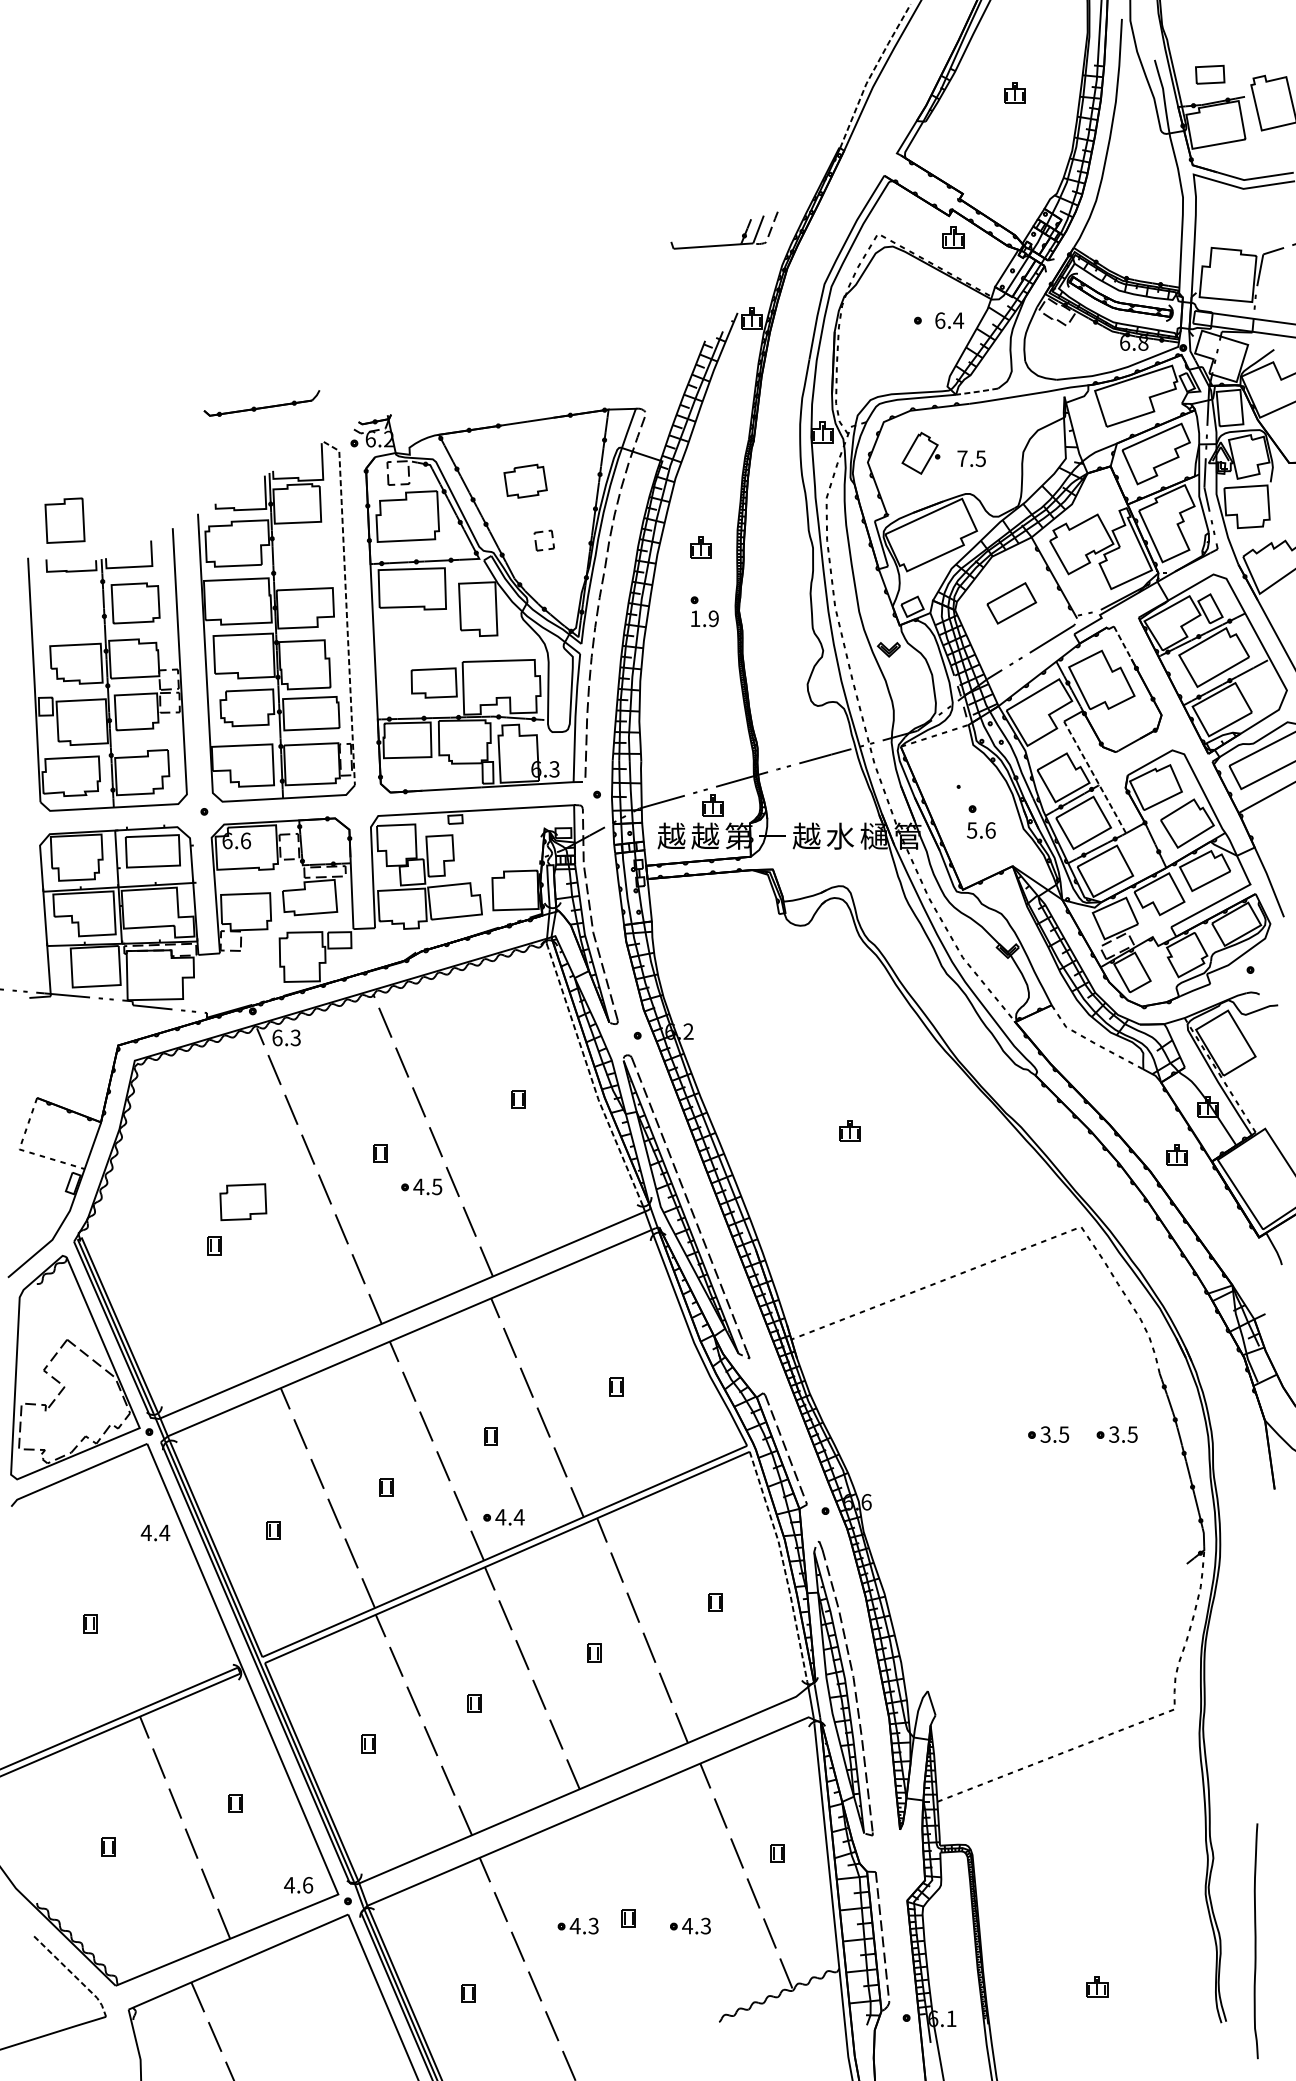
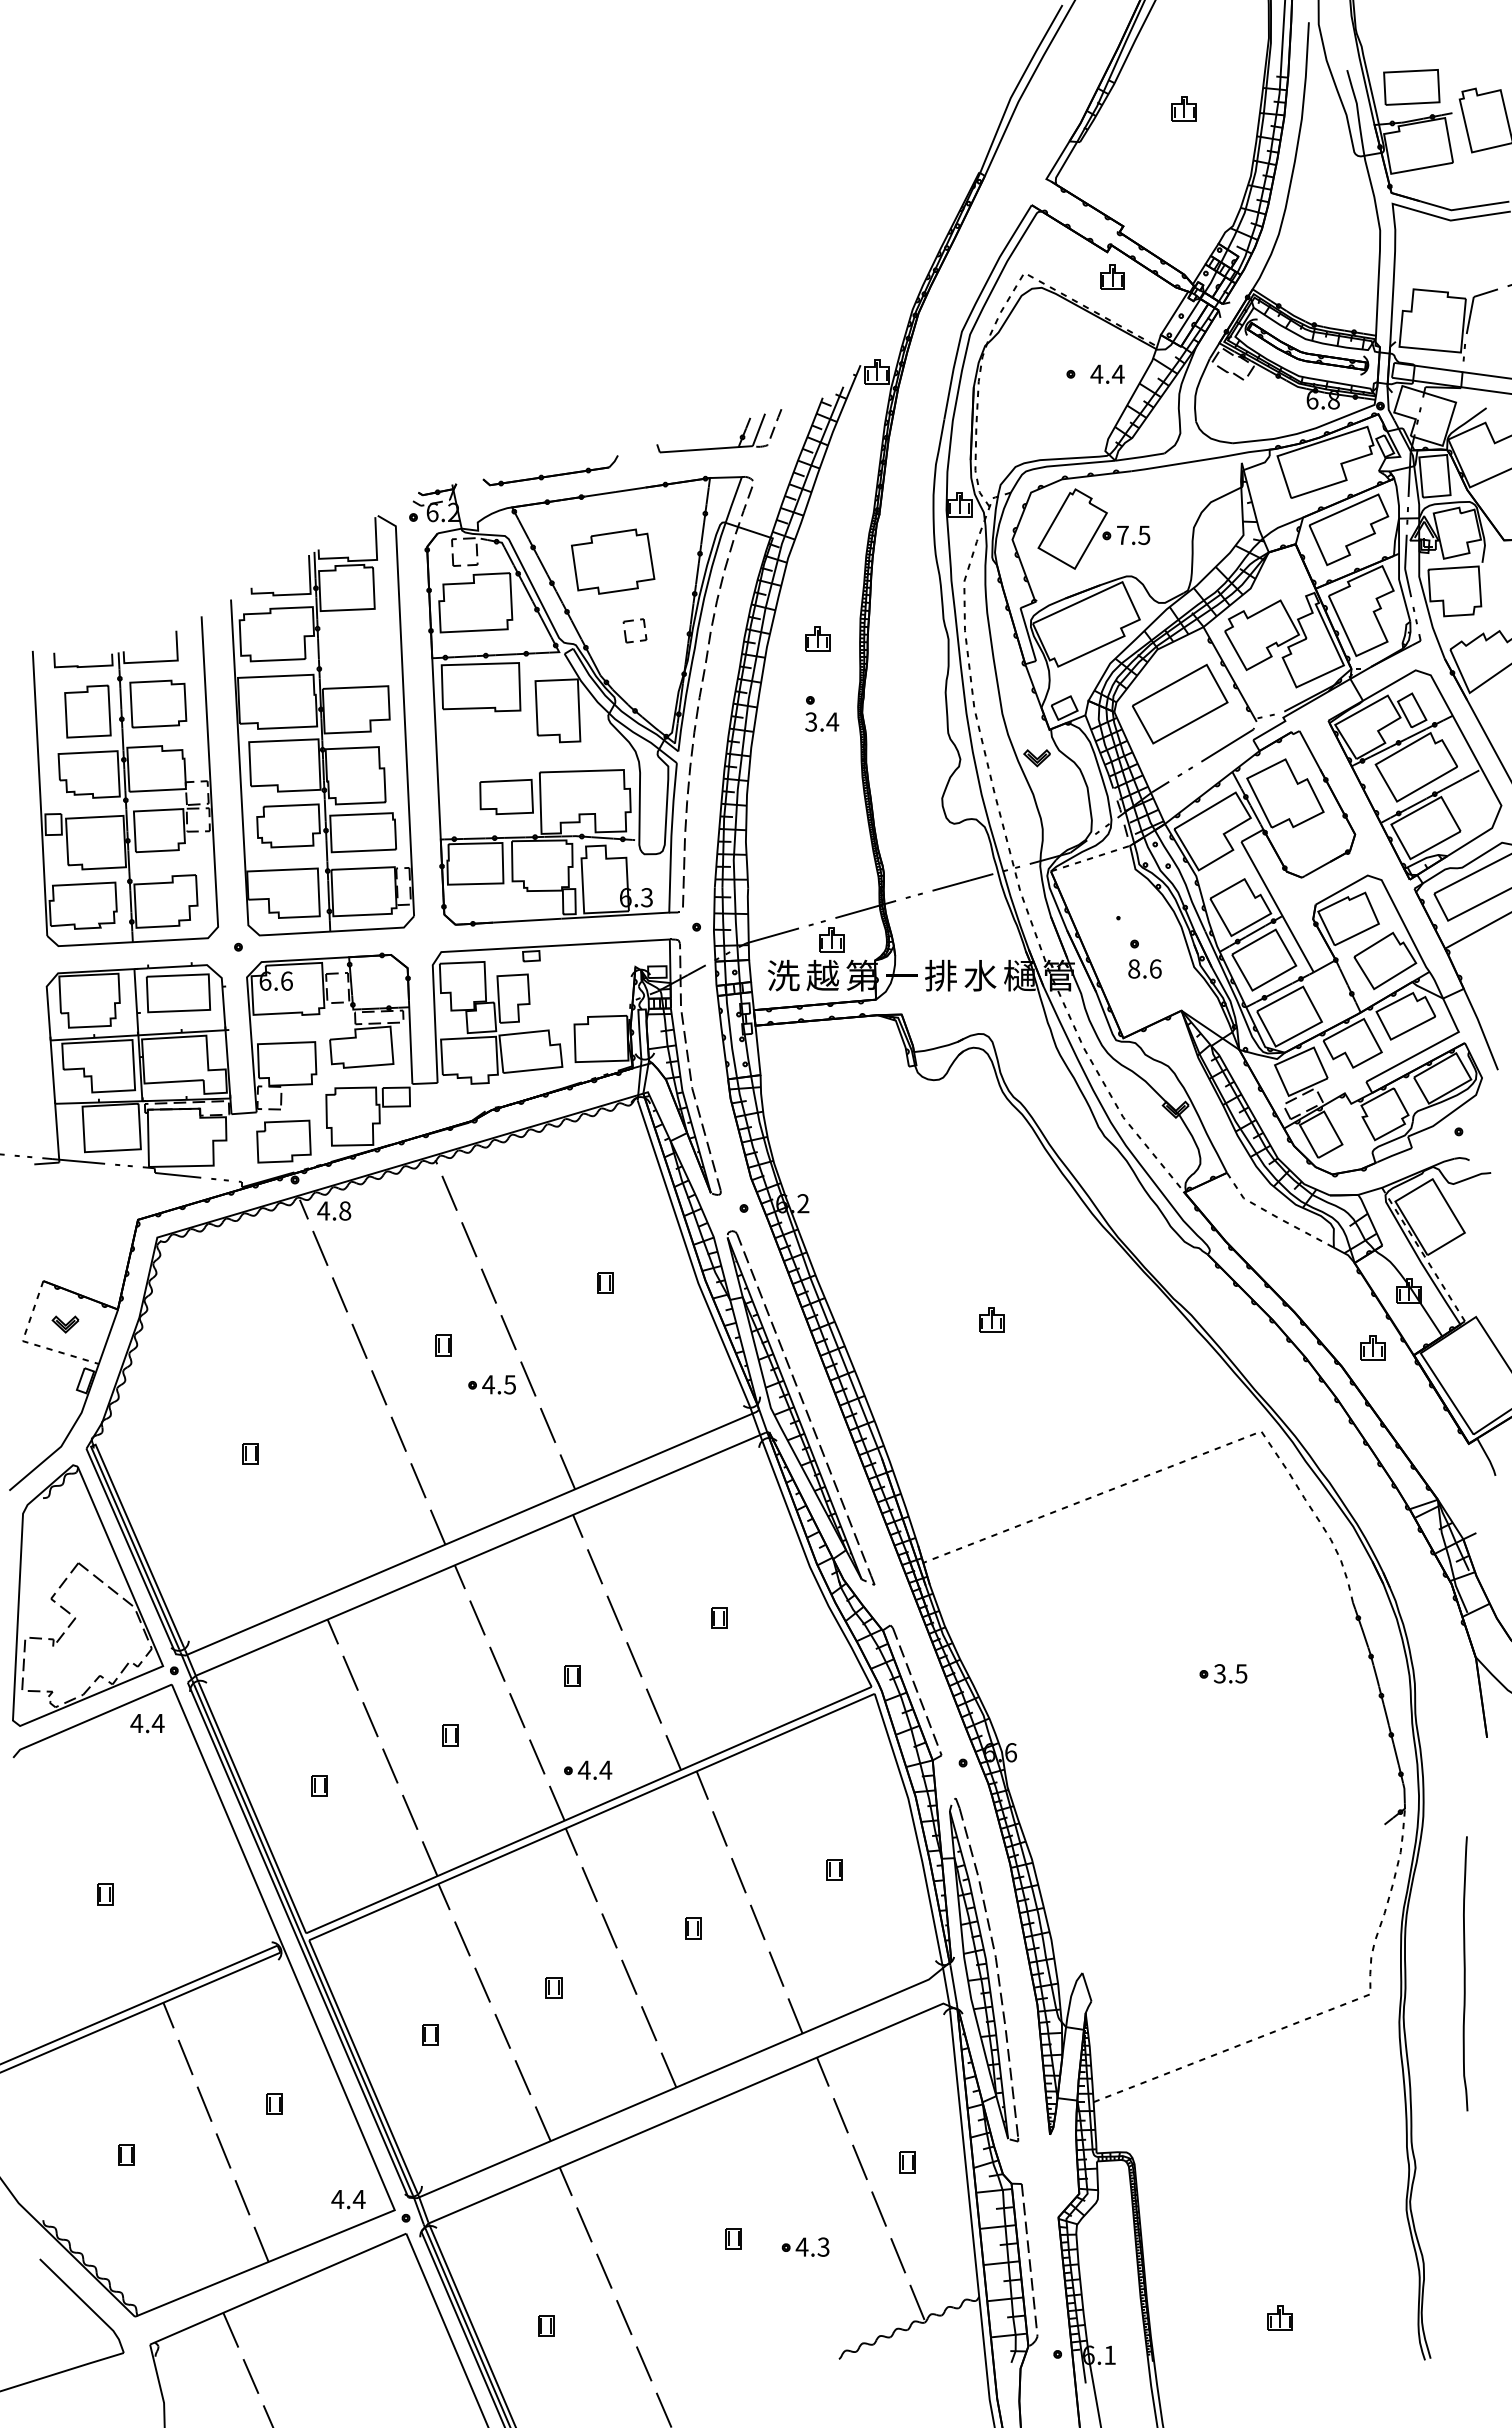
line: (872, 74) -> (1017, 86), dashed -> solid
part: (1209, 74) -> (1411, 87), size x1.67
part: (724, 244) -> (719, 447), moved
text: (939, 320) -> (1096, 373), 6.4 -> 4.4
line: (977, 392) -> (1140, 457), dashed -> solid
part: (261, 403) -> (550, 470), moved
part: (921, 452) -> (1074, 528), size x1.67
part: (525, 481) -> (613, 561), size x1.67
part: (64, 520) -> (87, 711), moved
part: (1011, 602) -> (1180, 703), size x1.67
line: (346, 609) -> (404, 711), dashed -> solid
text: (705, 618) -> (822, 721), 1.9 -> 3.4
line: (1122, 643) -> (1309, 750), dashed -> solid
line: (1095, 777) -> (1277, 907), dashed -> solid
text: (972, 830) -> (1134, 968), 5.6 -> 8.6
text: (671, 836) -> (783, 975), 越 -> 洗
text: (806, 836) -> (940, 975), 越 -> 排
text: (286, 1037) -> (334, 1210), 6.3 -> 4.8
line: (591, 1078) -> (690, 1258), dashed -> solid
part: (56, 1135) -> (65, 1324), added
part: (242, 1202) -> (283, 1141), moved
part: (1117, 1434) -> (1303, 1673), removed
text: (155, 1532) -> (147, 1723), moved
line: (783, 1565) -> (914, 1826), dashed -> solid
text: (307, 1885) -> (358, 2199), 4.6 -> 4.4
part: (578, 1925) -> (674, 2246), removed
curve: (1256, 1940) -> (1465, 1973), moved
line: (74, 1976) -> (86, 2305), dashed -> solid

